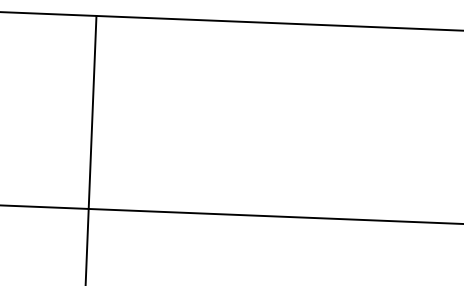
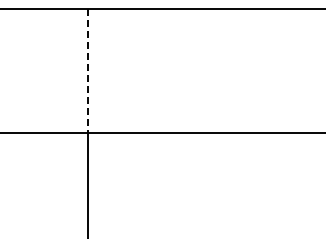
line: (92, 113) -> (87, 71), solid -> dashed

